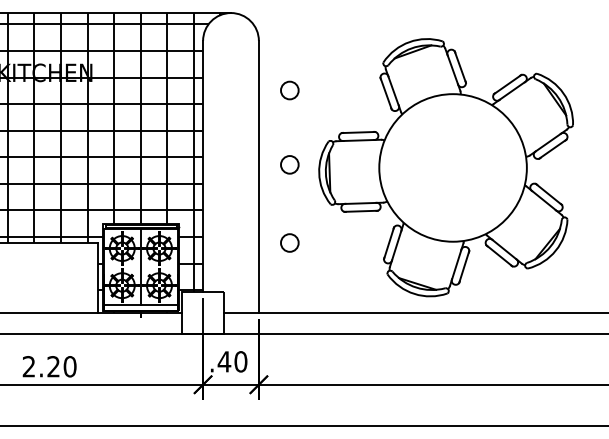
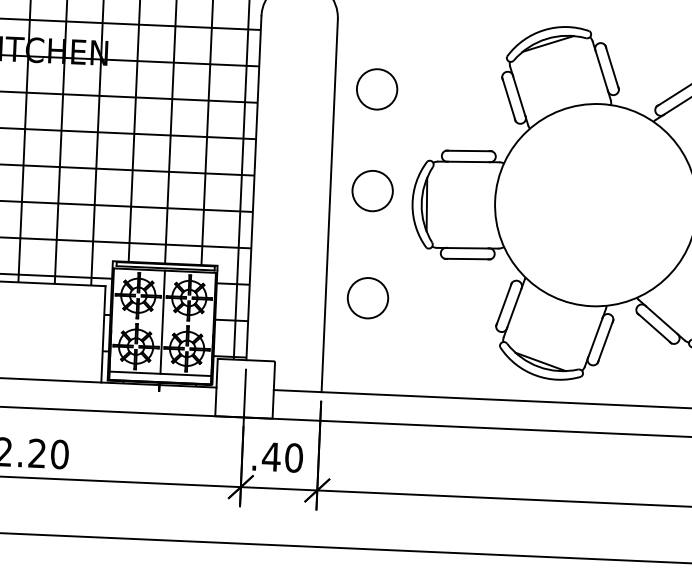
circle: (289, 90) -> (376, 89), size x1.67
circle: (289, 164) -> (372, 190), size x1.67
circle: (289, 242) -> (367, 297), size x1.67

